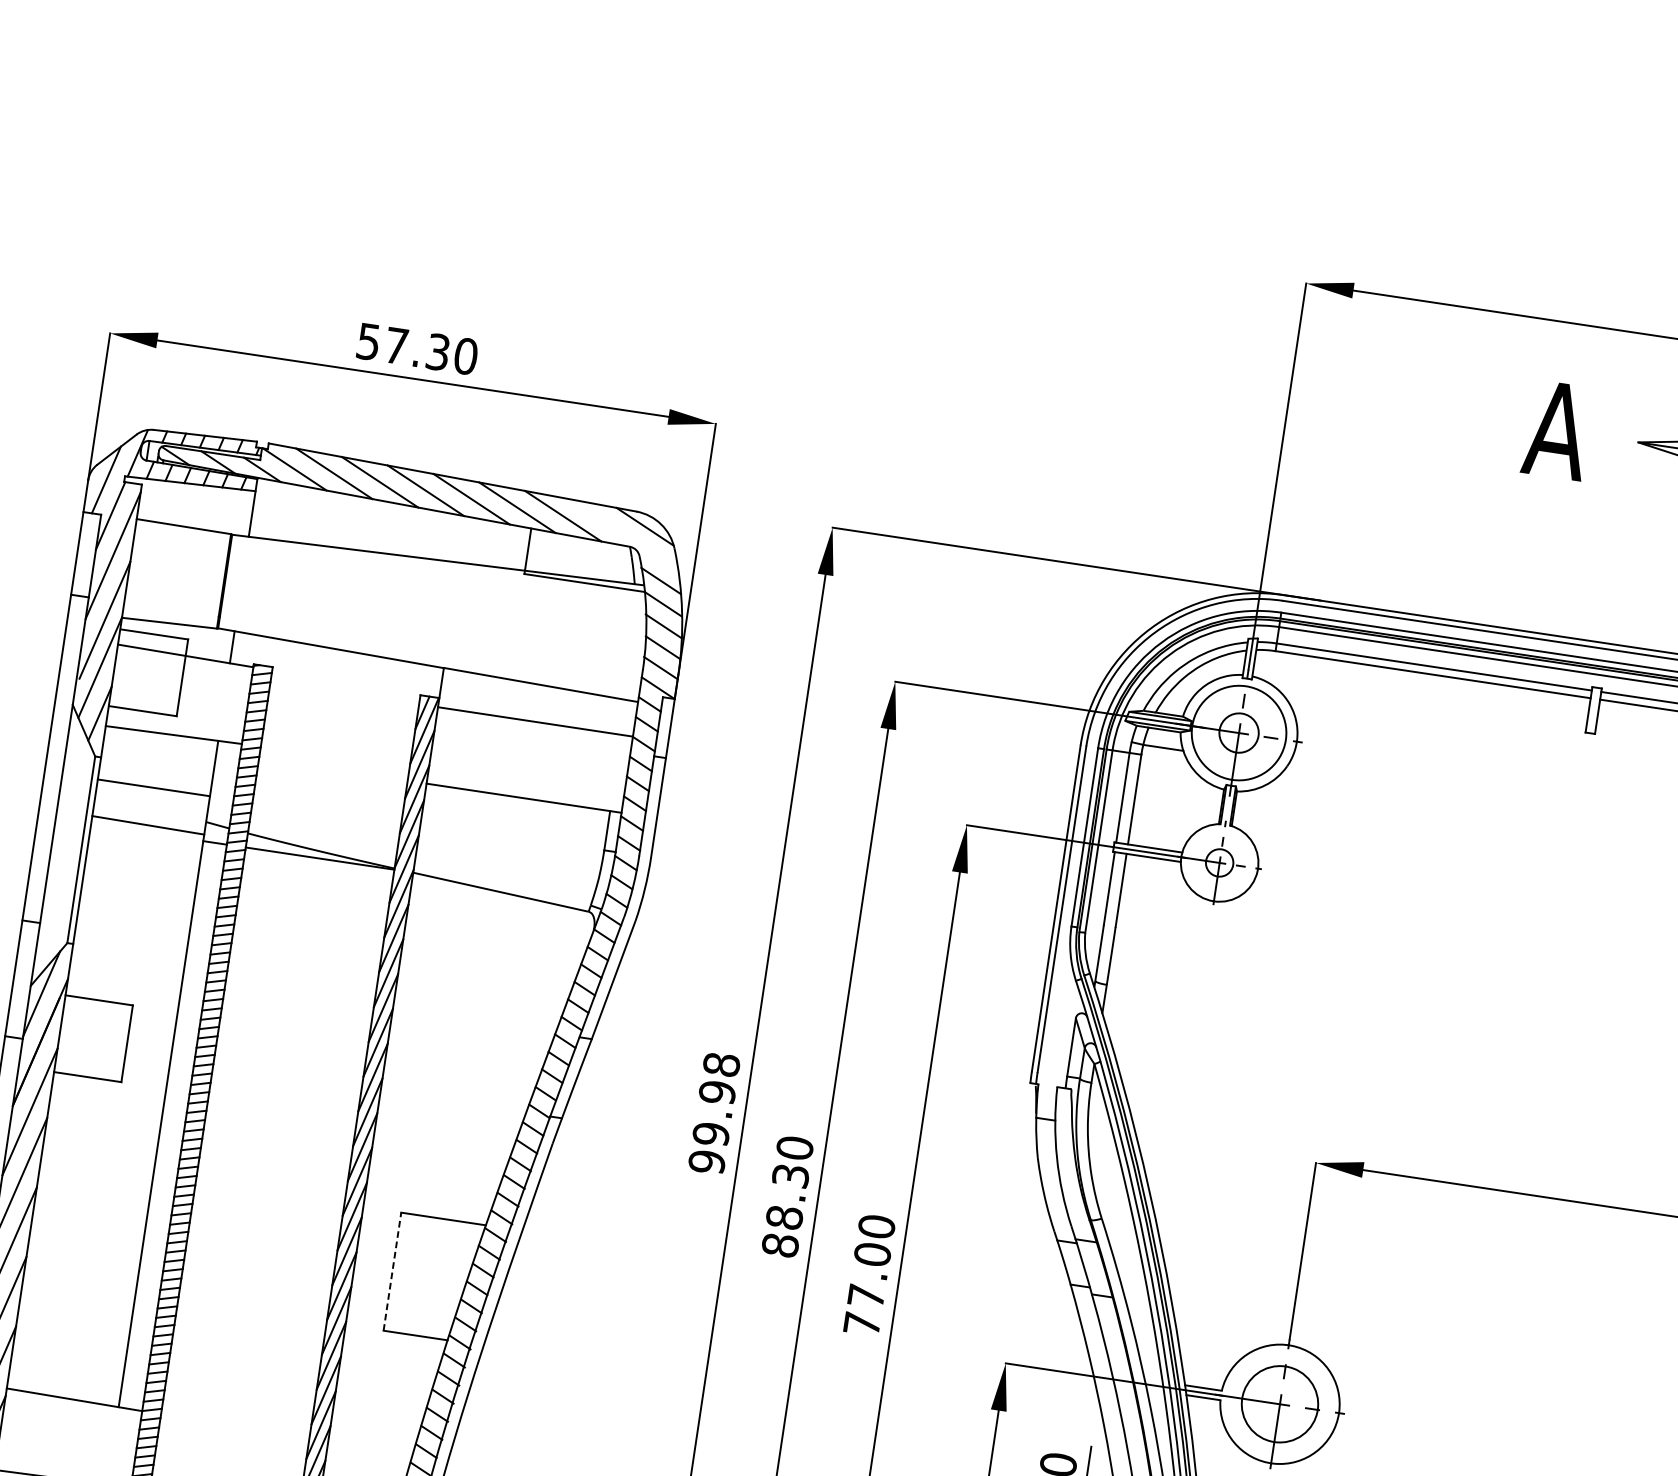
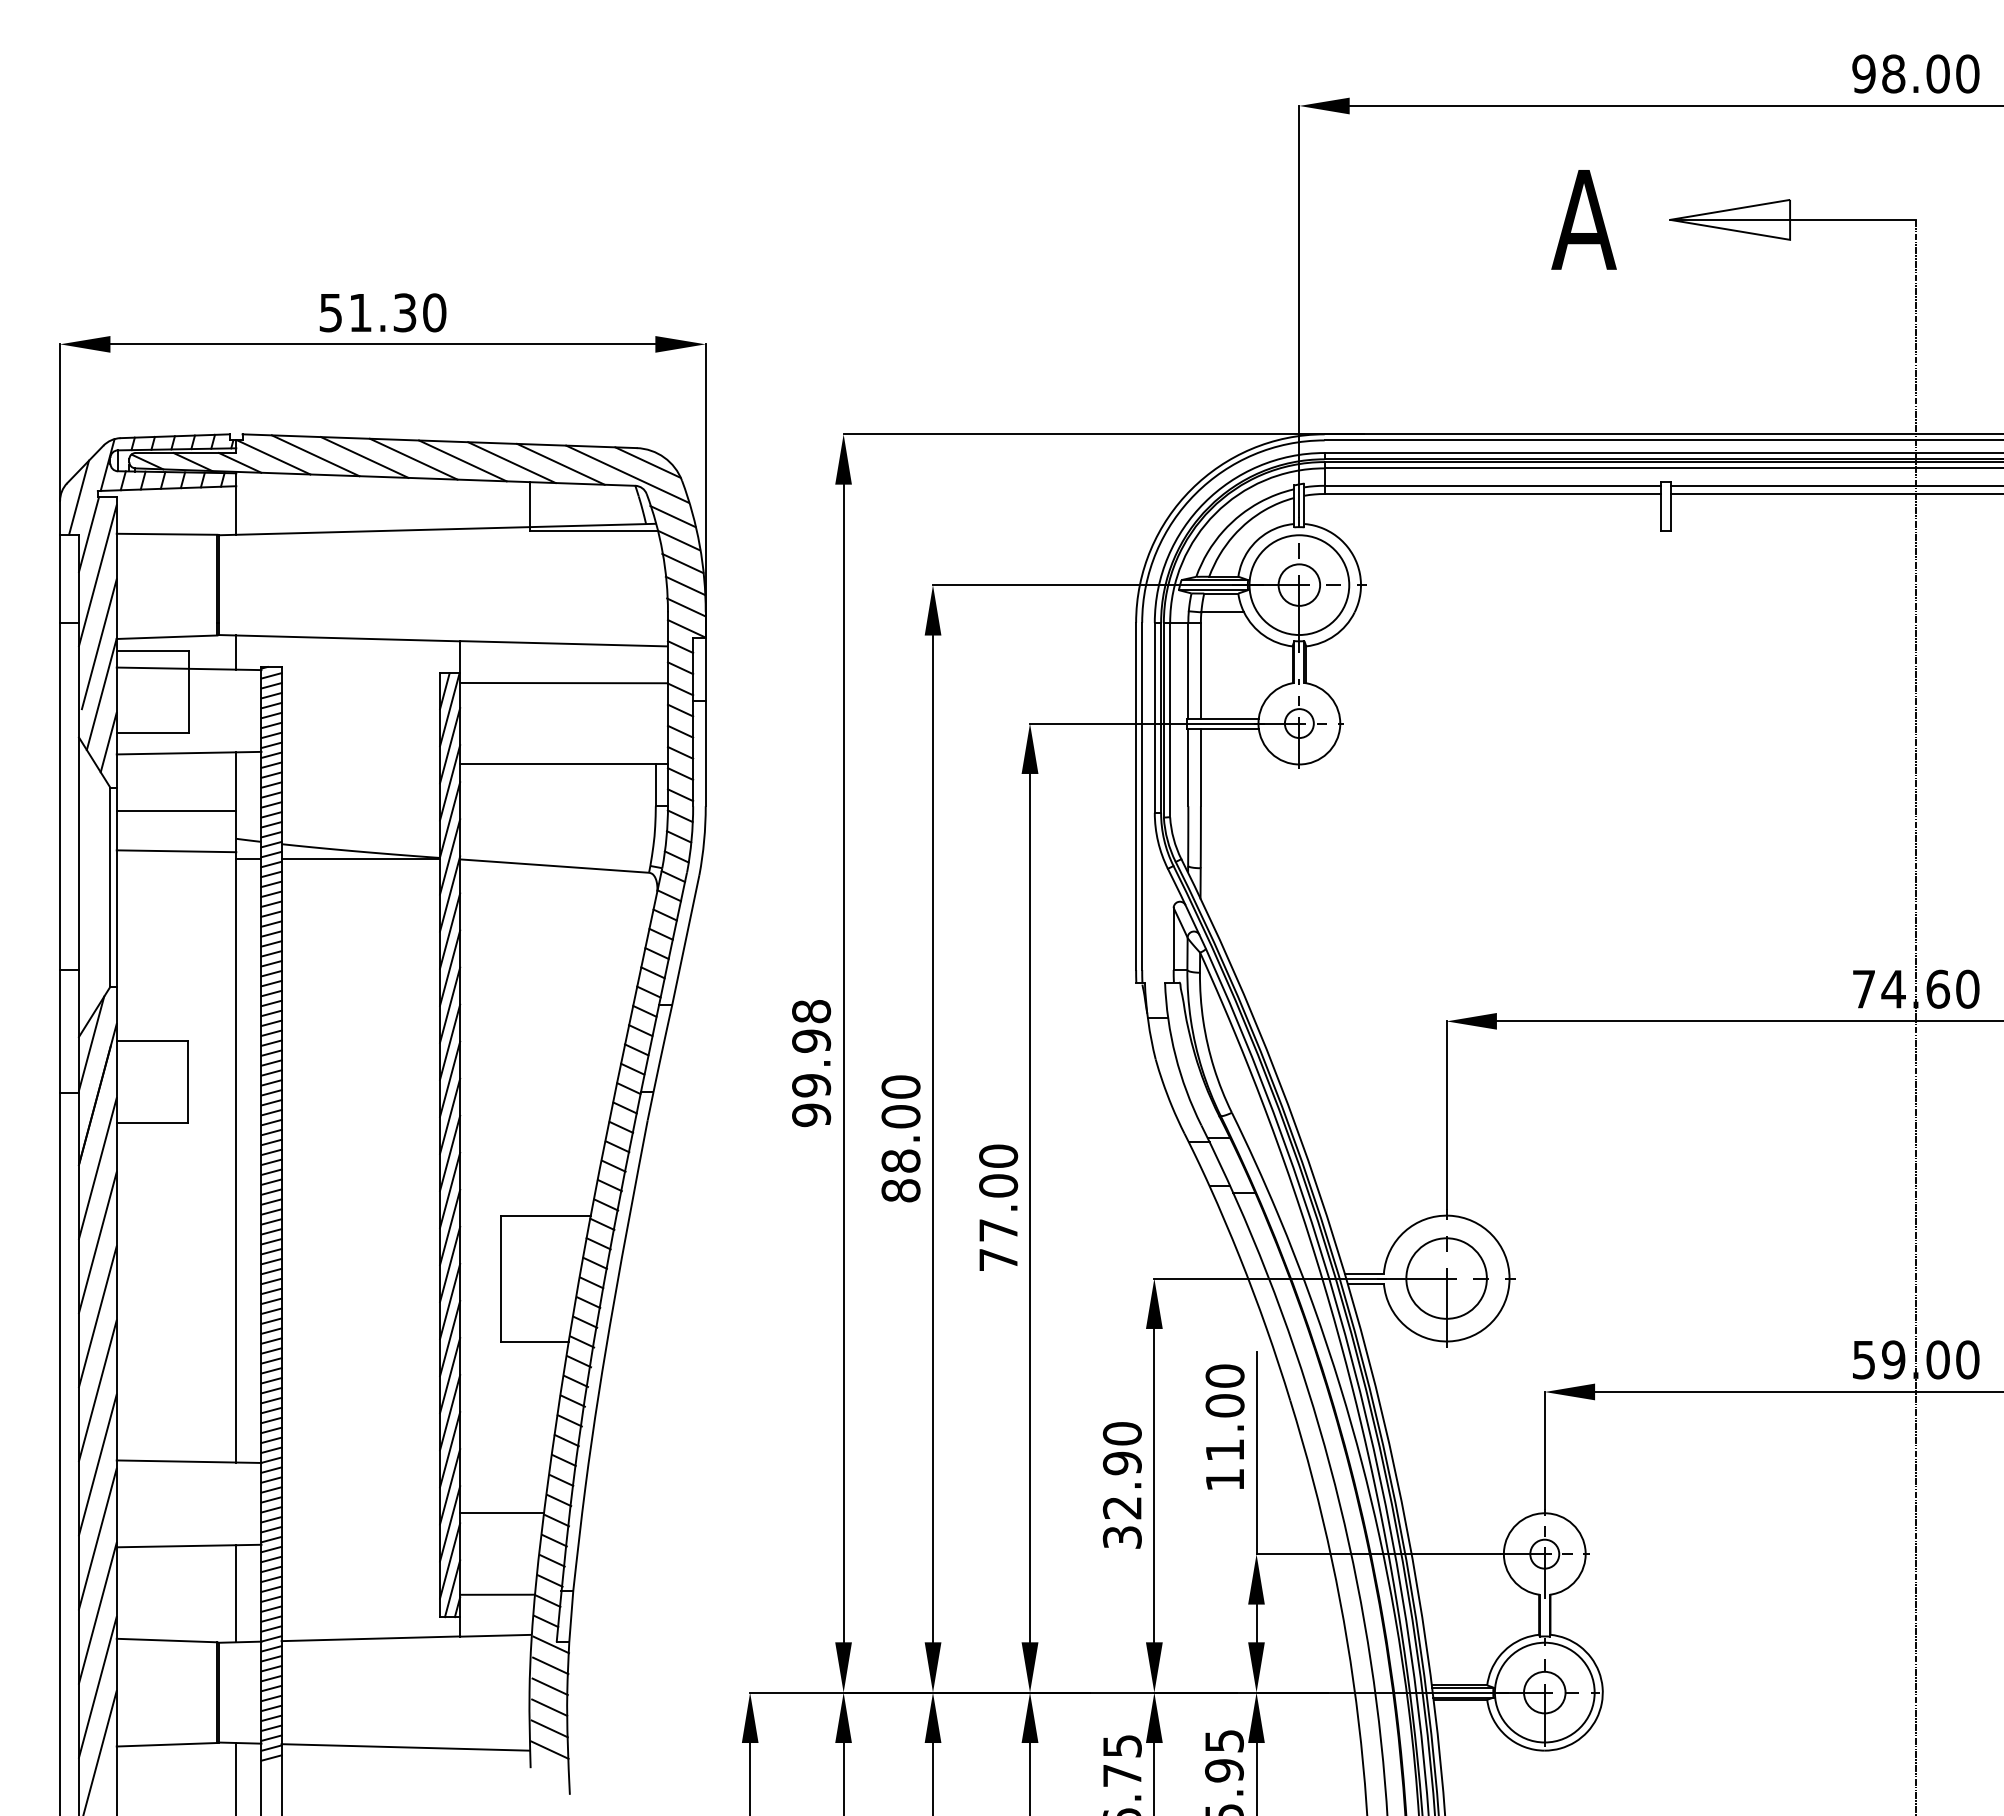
text: (396, 345) -> (360, 312), 57.30 -> 51.30
line: (624, 534) -> (627, 473), added
text: (790, 1175) -> (900, 1116), 88.30 -> 88.00
line: (392, 1271) -> (500, 1278), dashed -> solid

